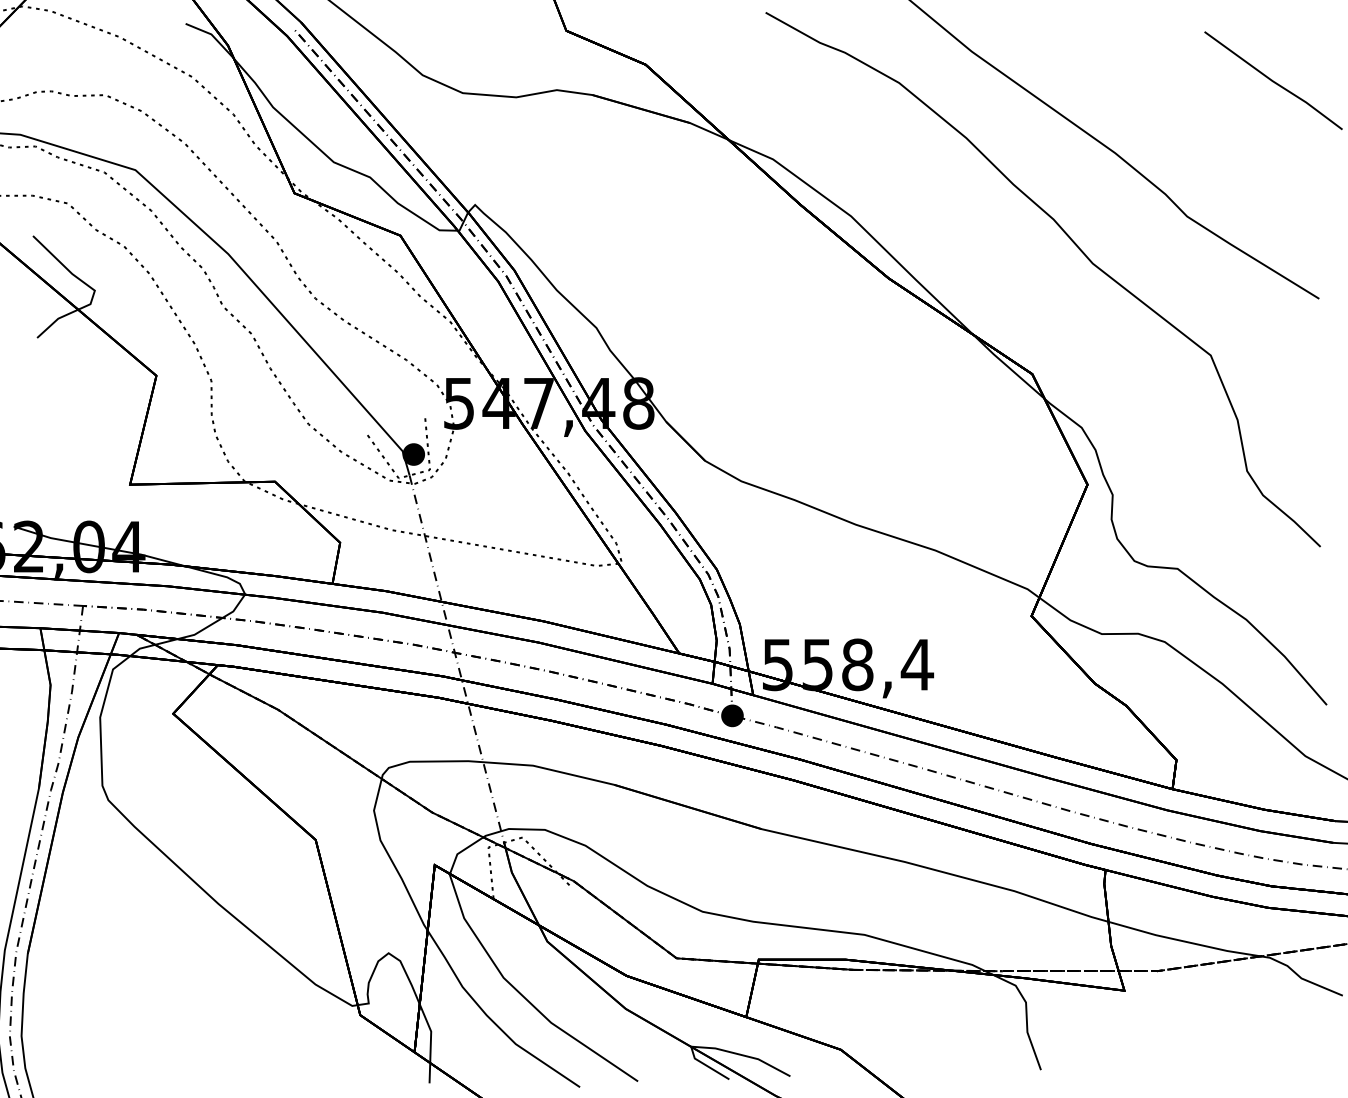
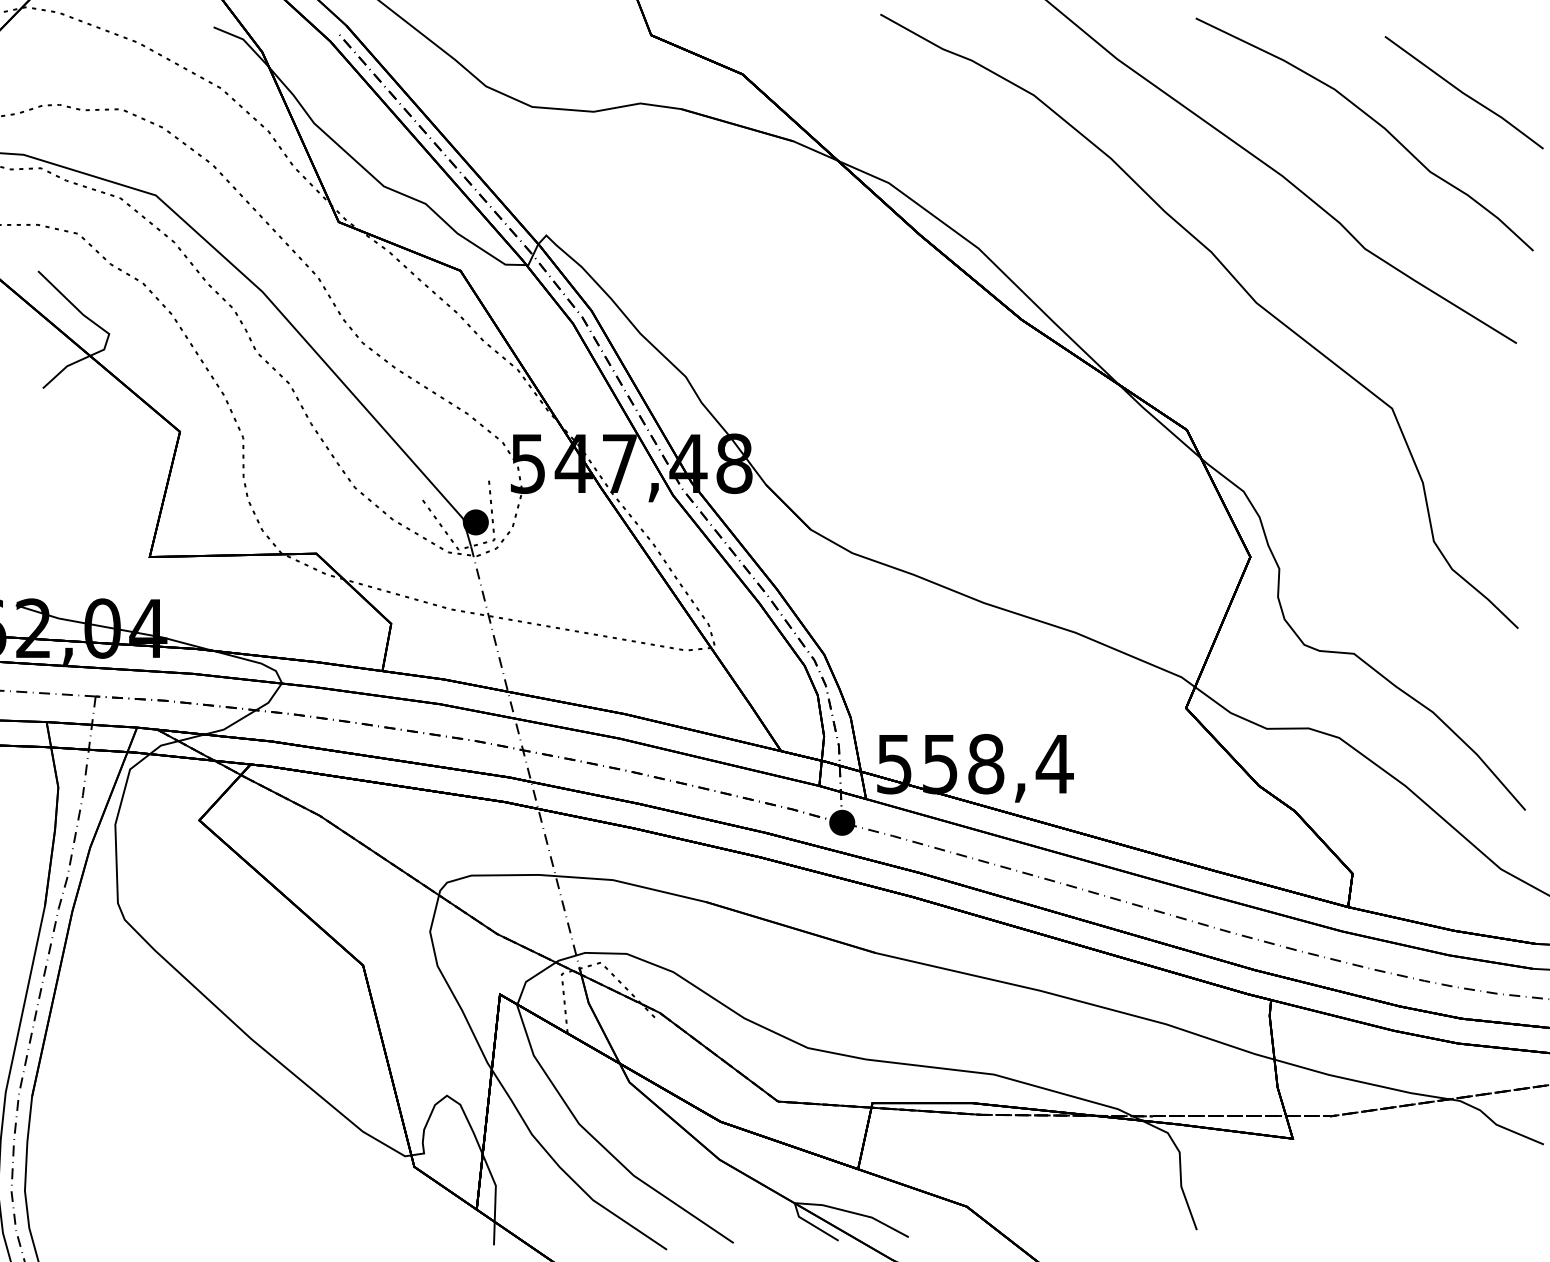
curve: (1195, 106) -> (1374, 122), added

